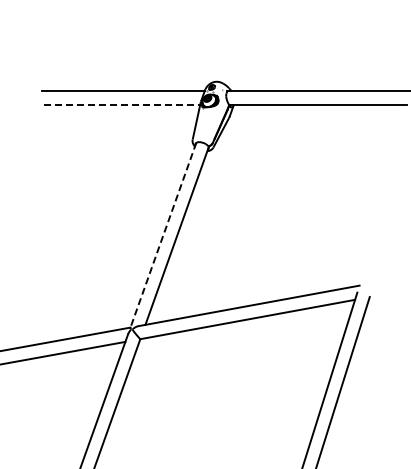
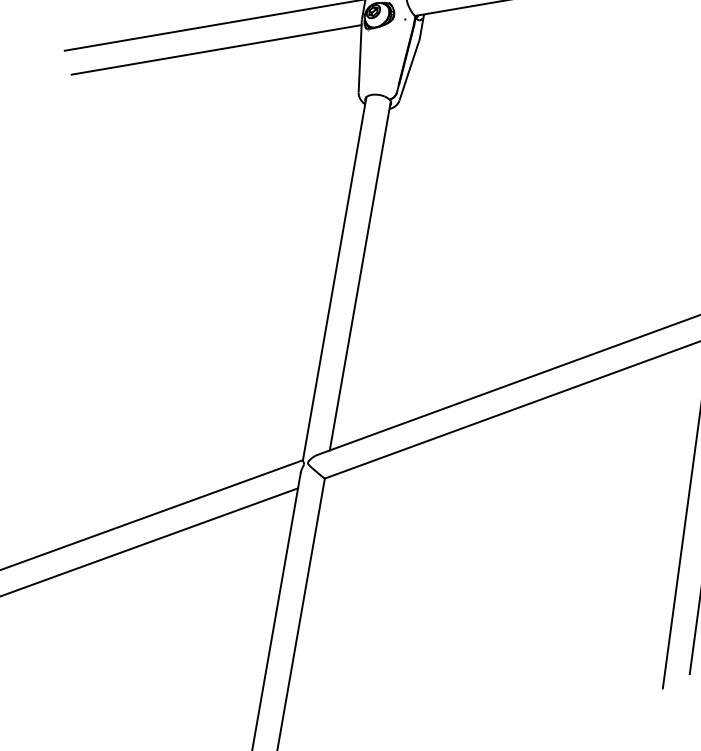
line: (122, 104) -> (217, 49), dashed -> solid
line: (163, 235) -> (334, 279), dashed -> solid

